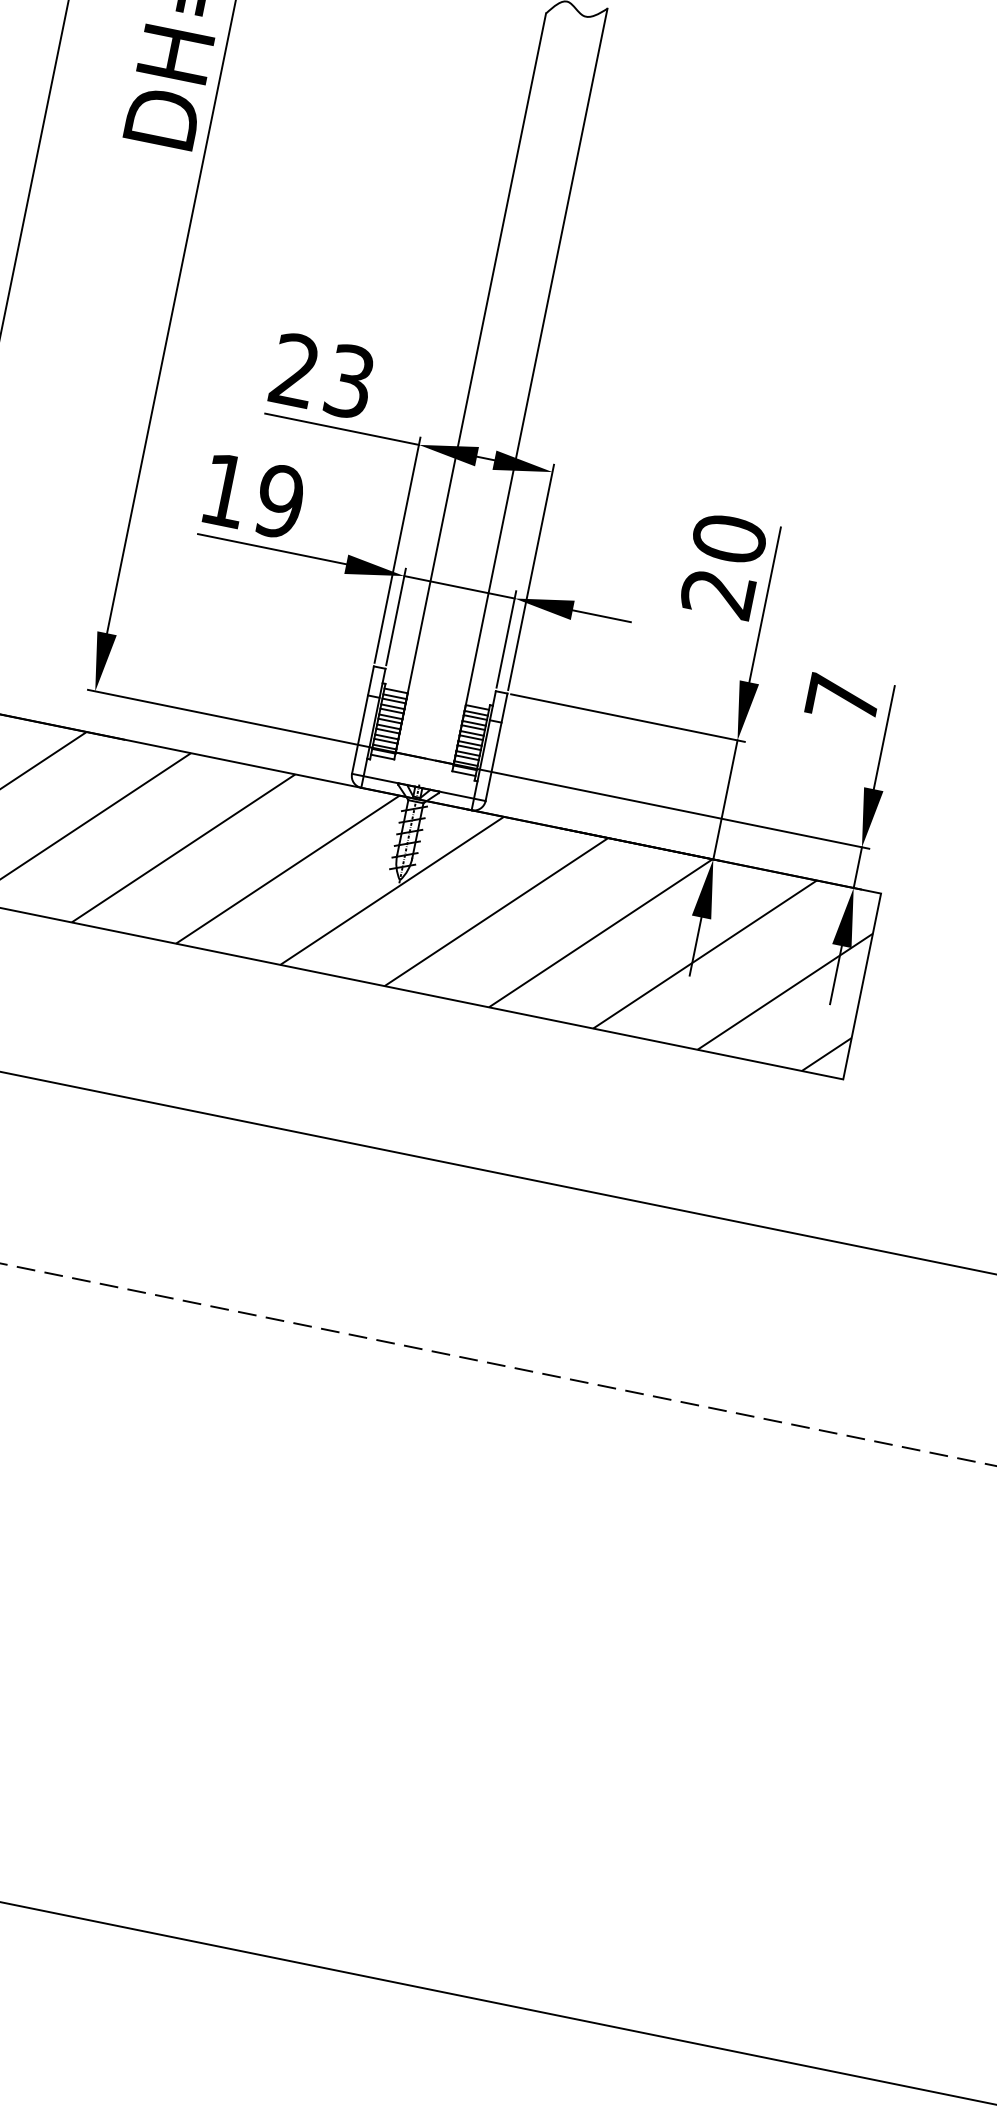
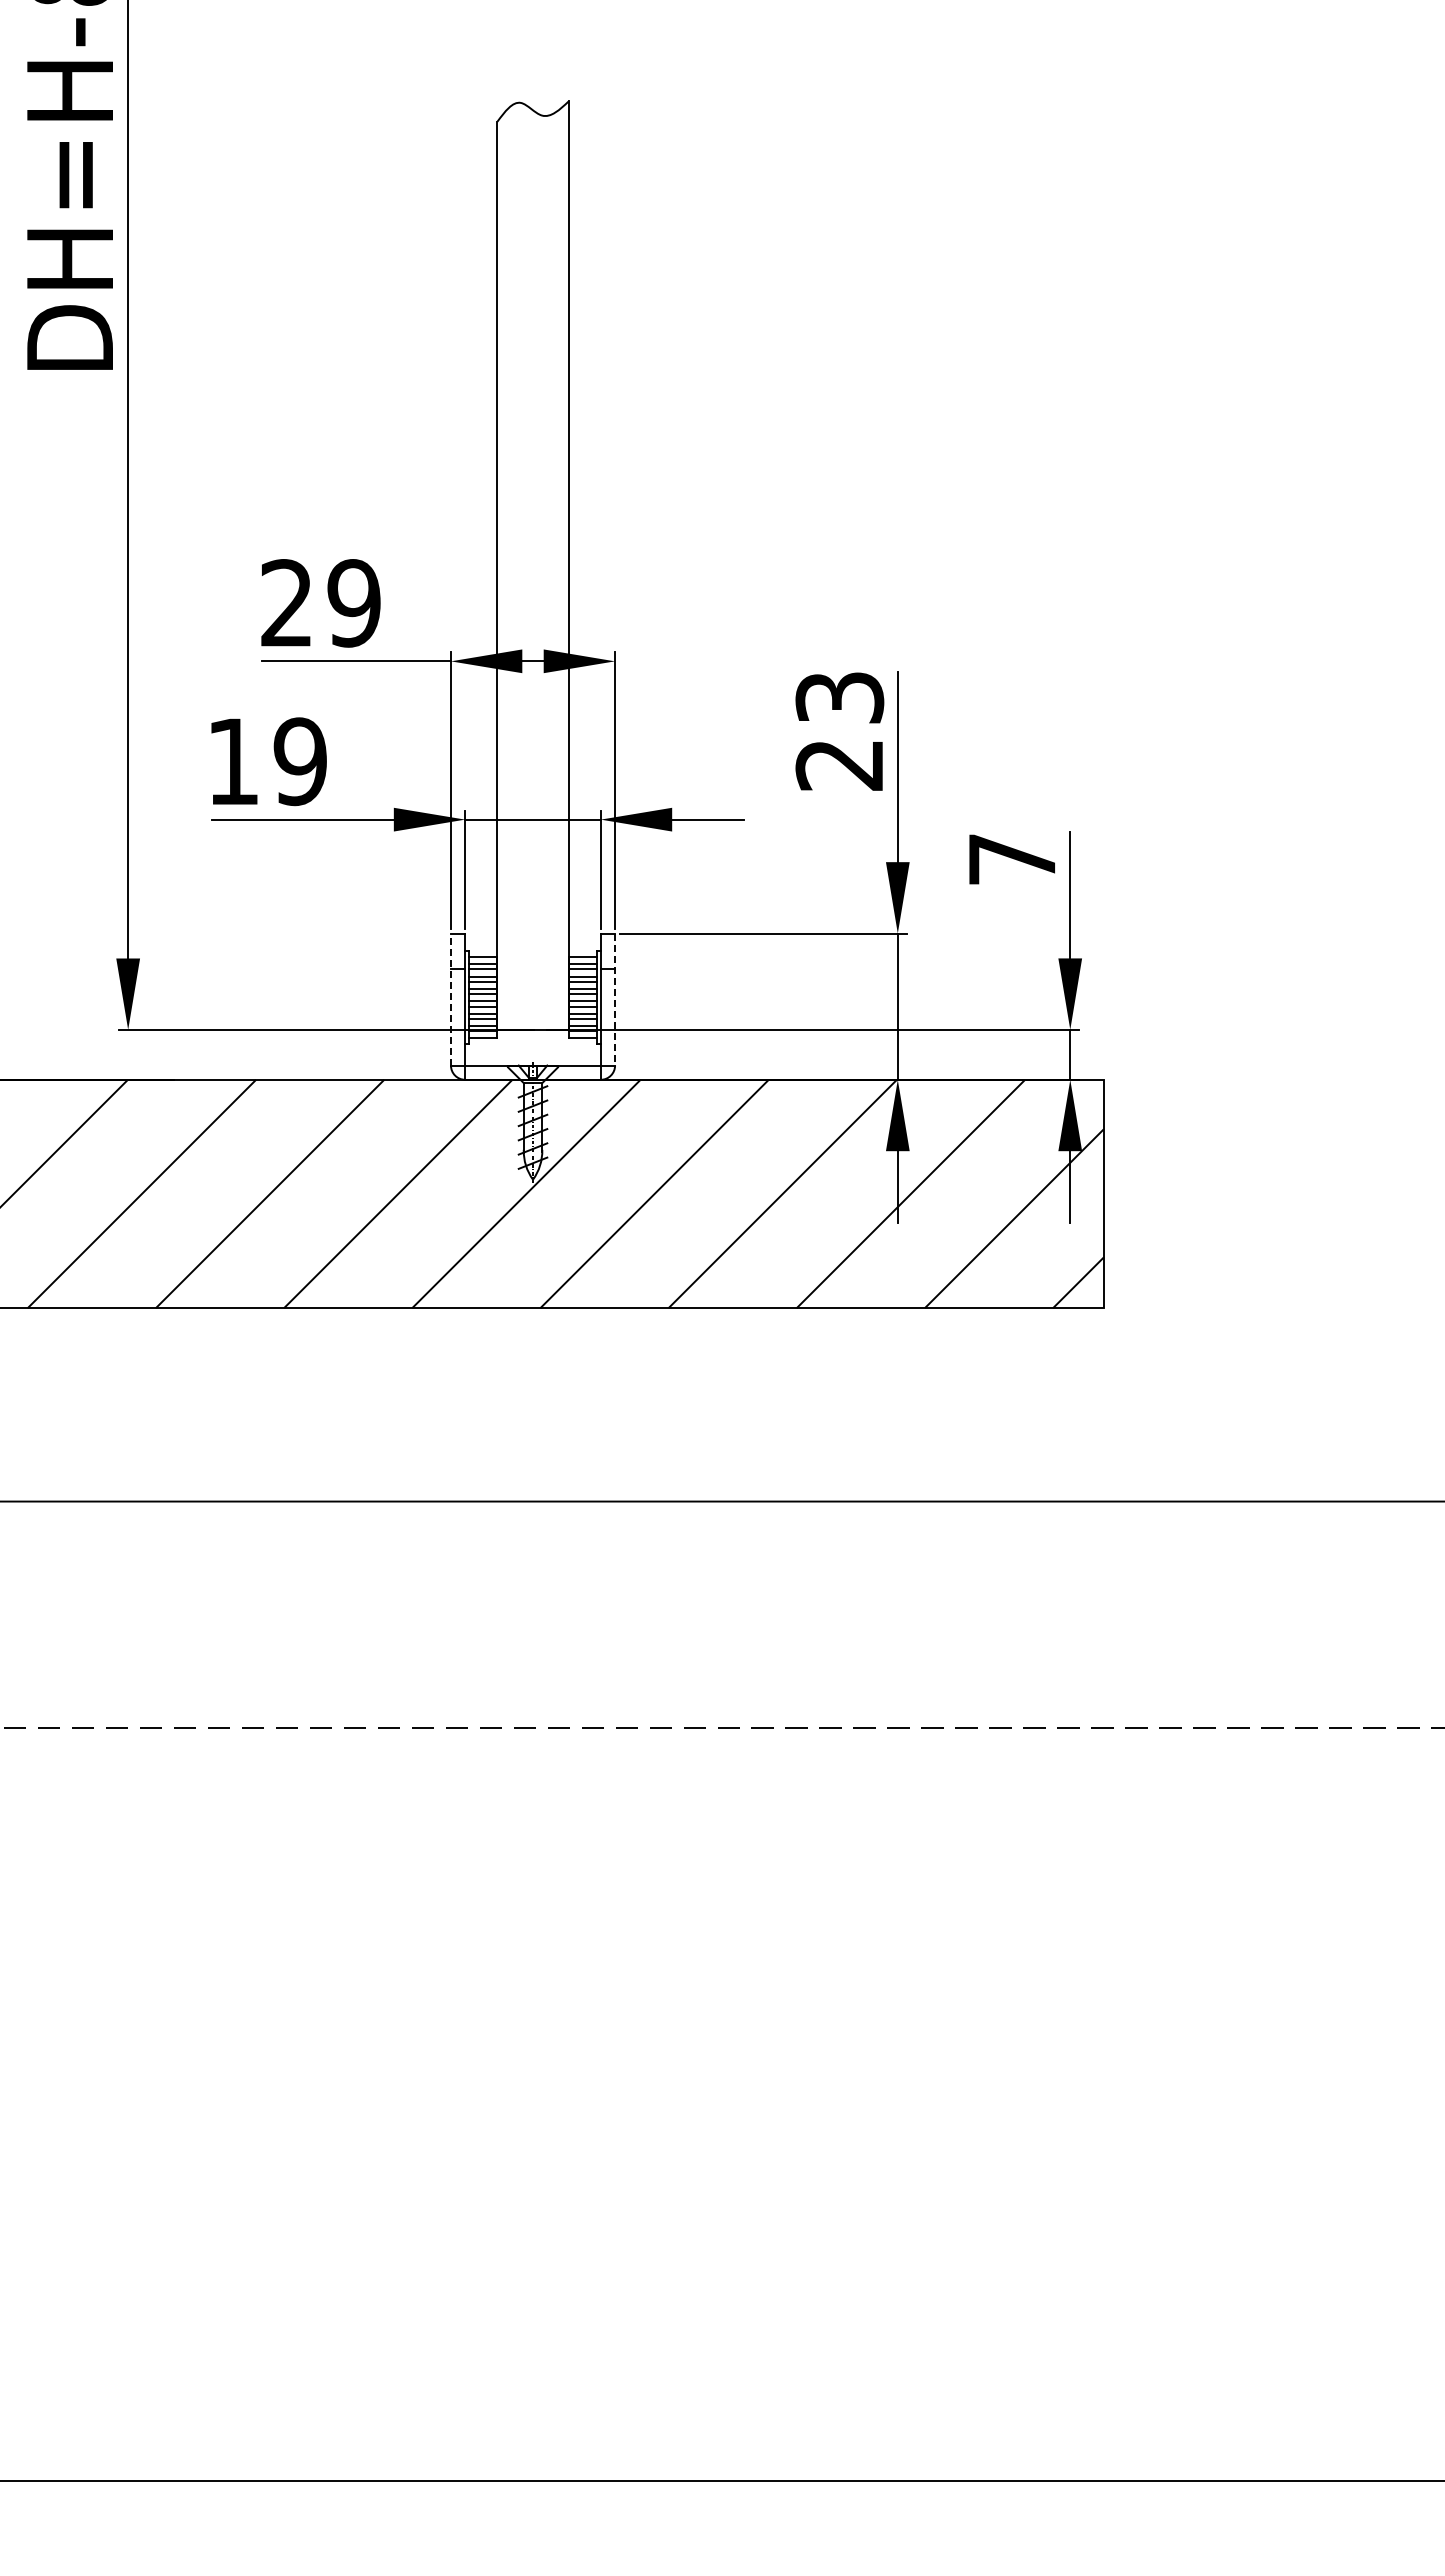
text: (349, 381) -> (353, 603), 23 -> 29
text: (729, 538) -> (839, 697), 20 -> 23
line: (362, 720) -> (450, 999), solid -> dashed
line: (496, 748) -> (615, 1000), solid -> dashed

